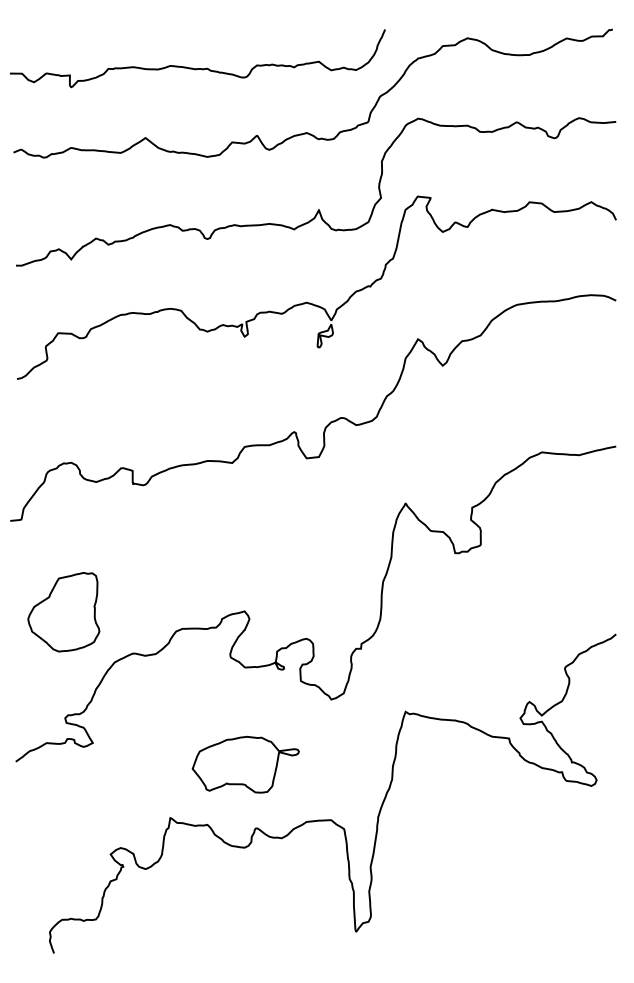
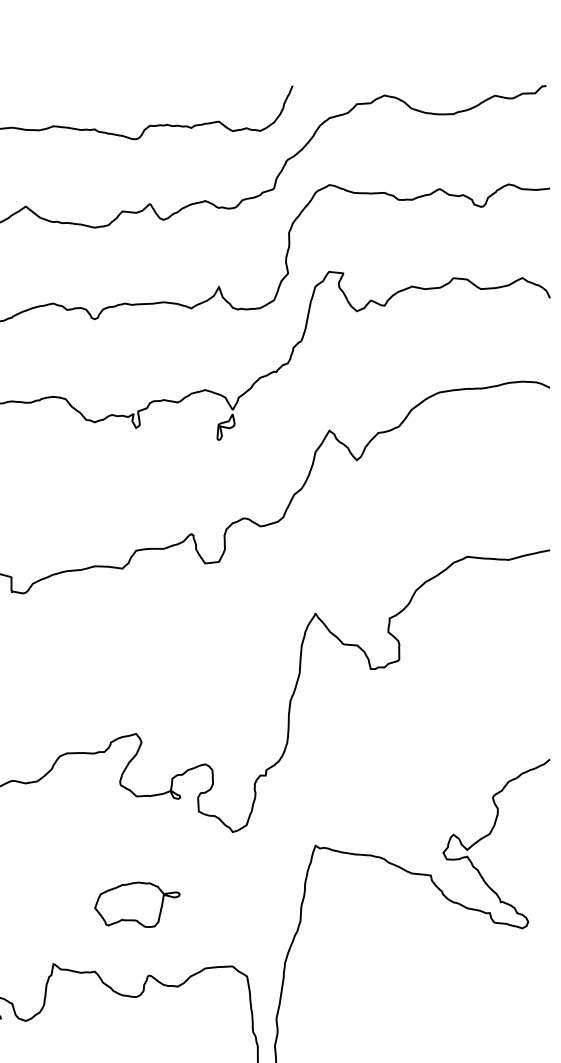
part: (245, 764) -> (137, 904), size x0.71

